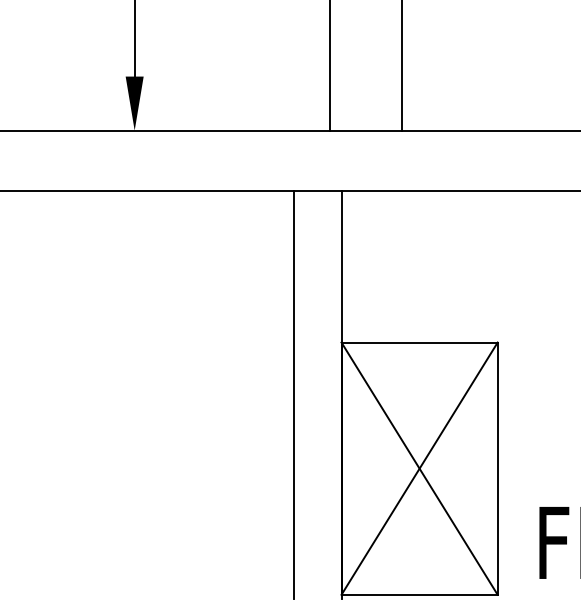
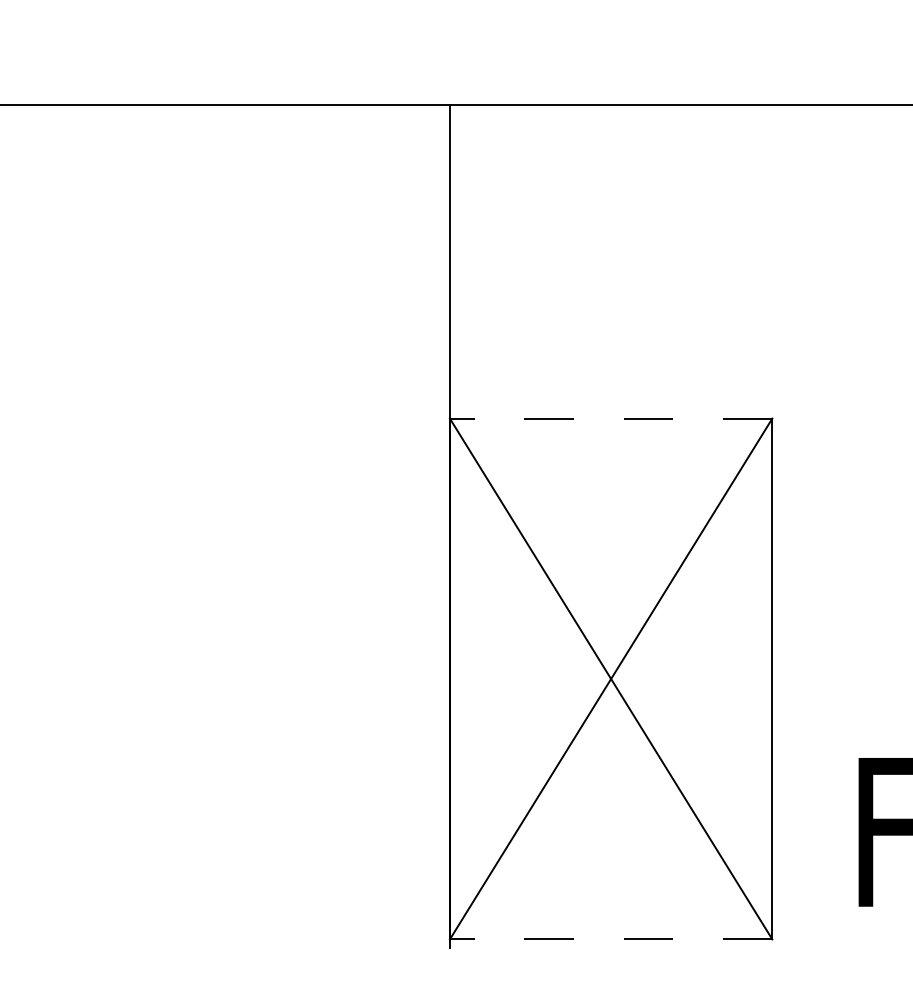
line: (419, 342) -> (610, 418), solid -> dashed
line: (293, 394) -> (350, 525), removed
line: (419, 594) -> (610, 938), solid -> dashed

